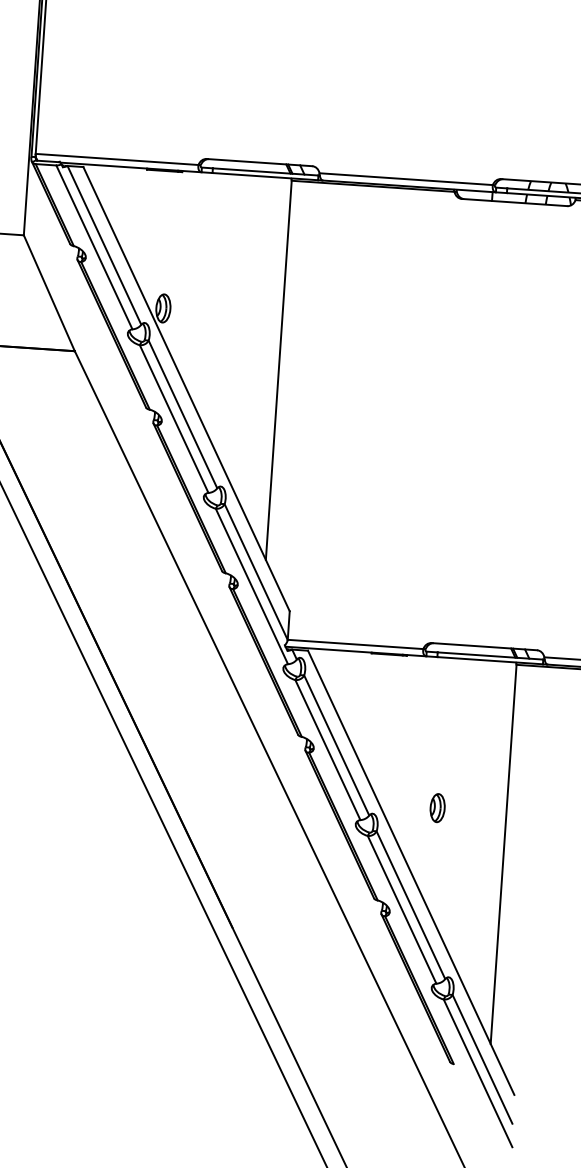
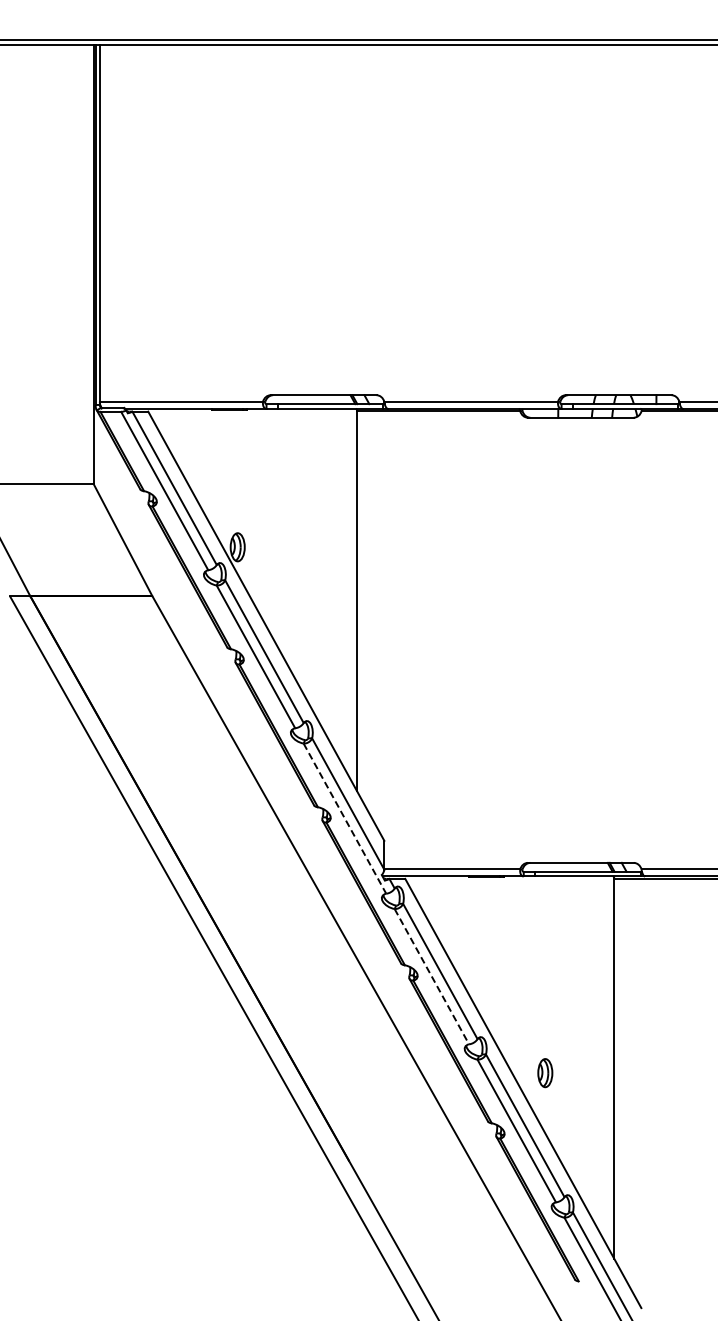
line: (251, 586) -> (344, 818), solid -> dashed
line: (328, 750) -> (432, 977), solid -> dashed
part: (437, 808) -> (545, 1073), moved

